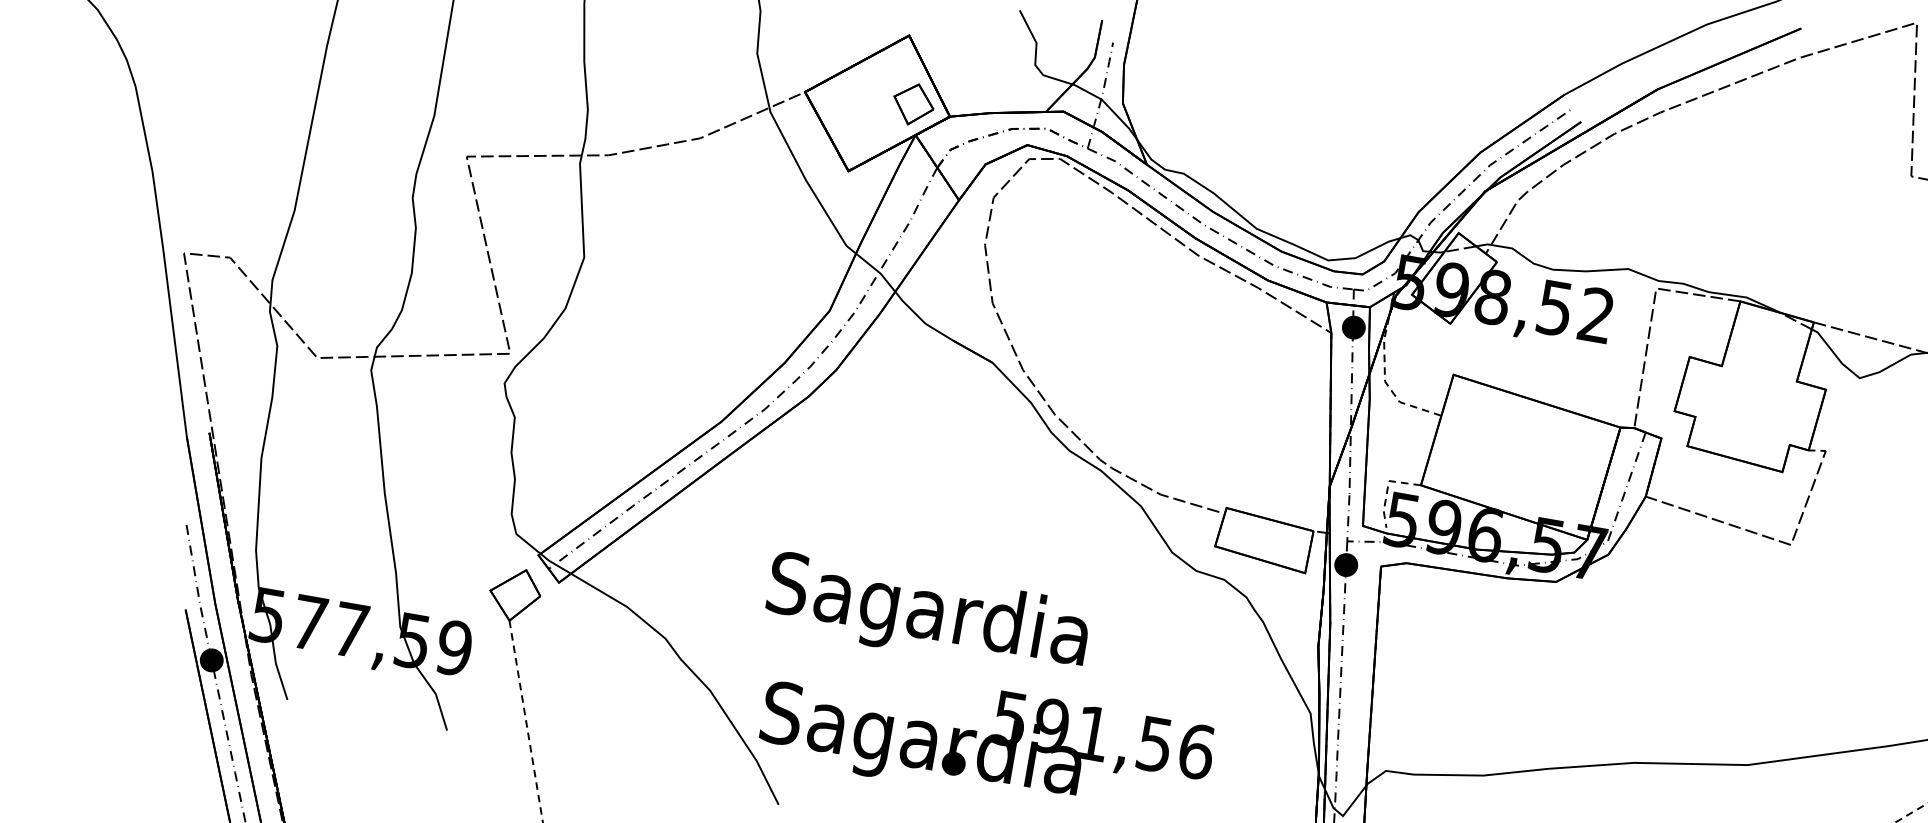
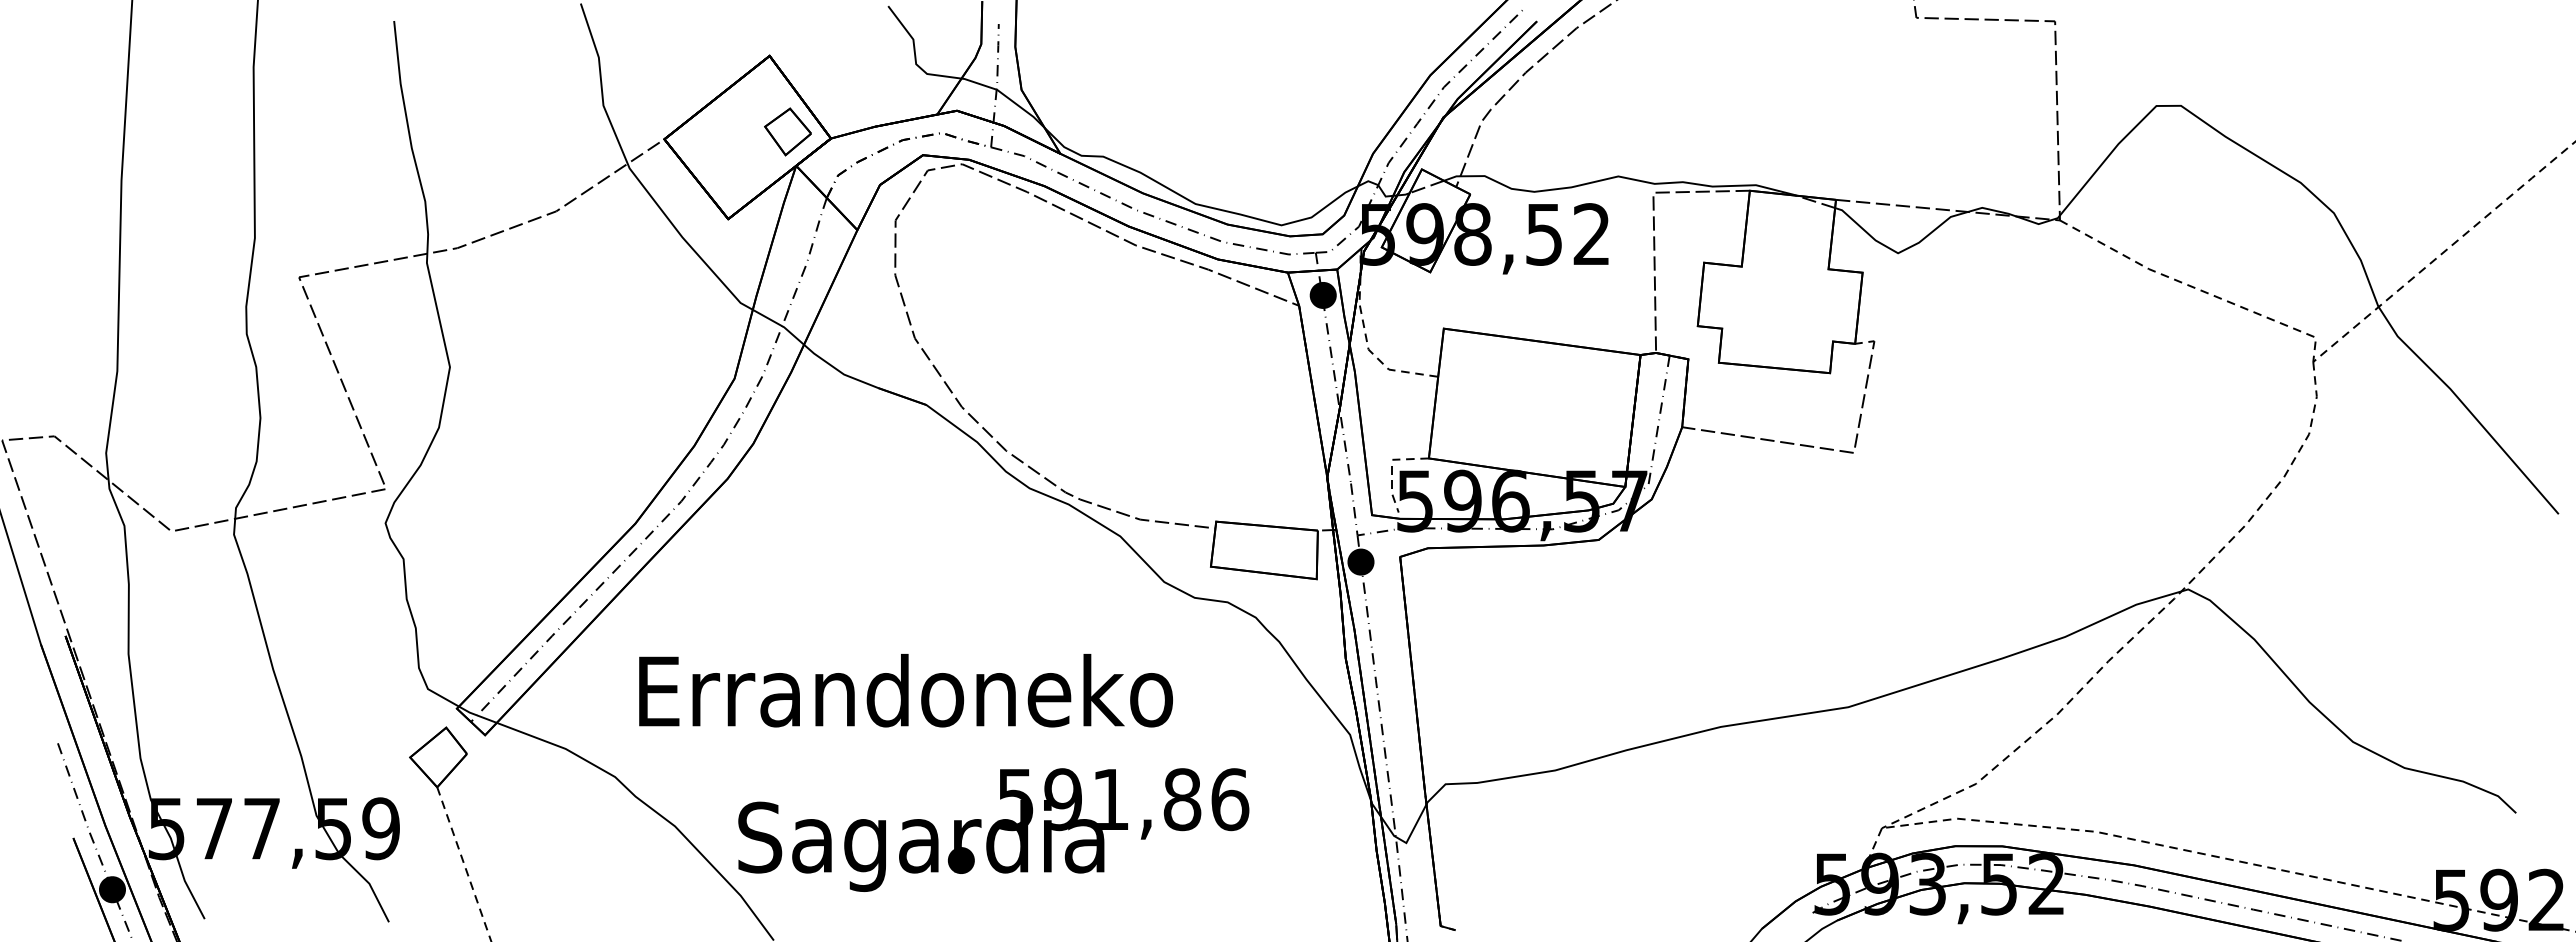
text: (930, 615) -> (906, 699), Sagardia -> Errandoneko
text: (1155, 744) -> (1182, 799), 591,56 -> 591,86

